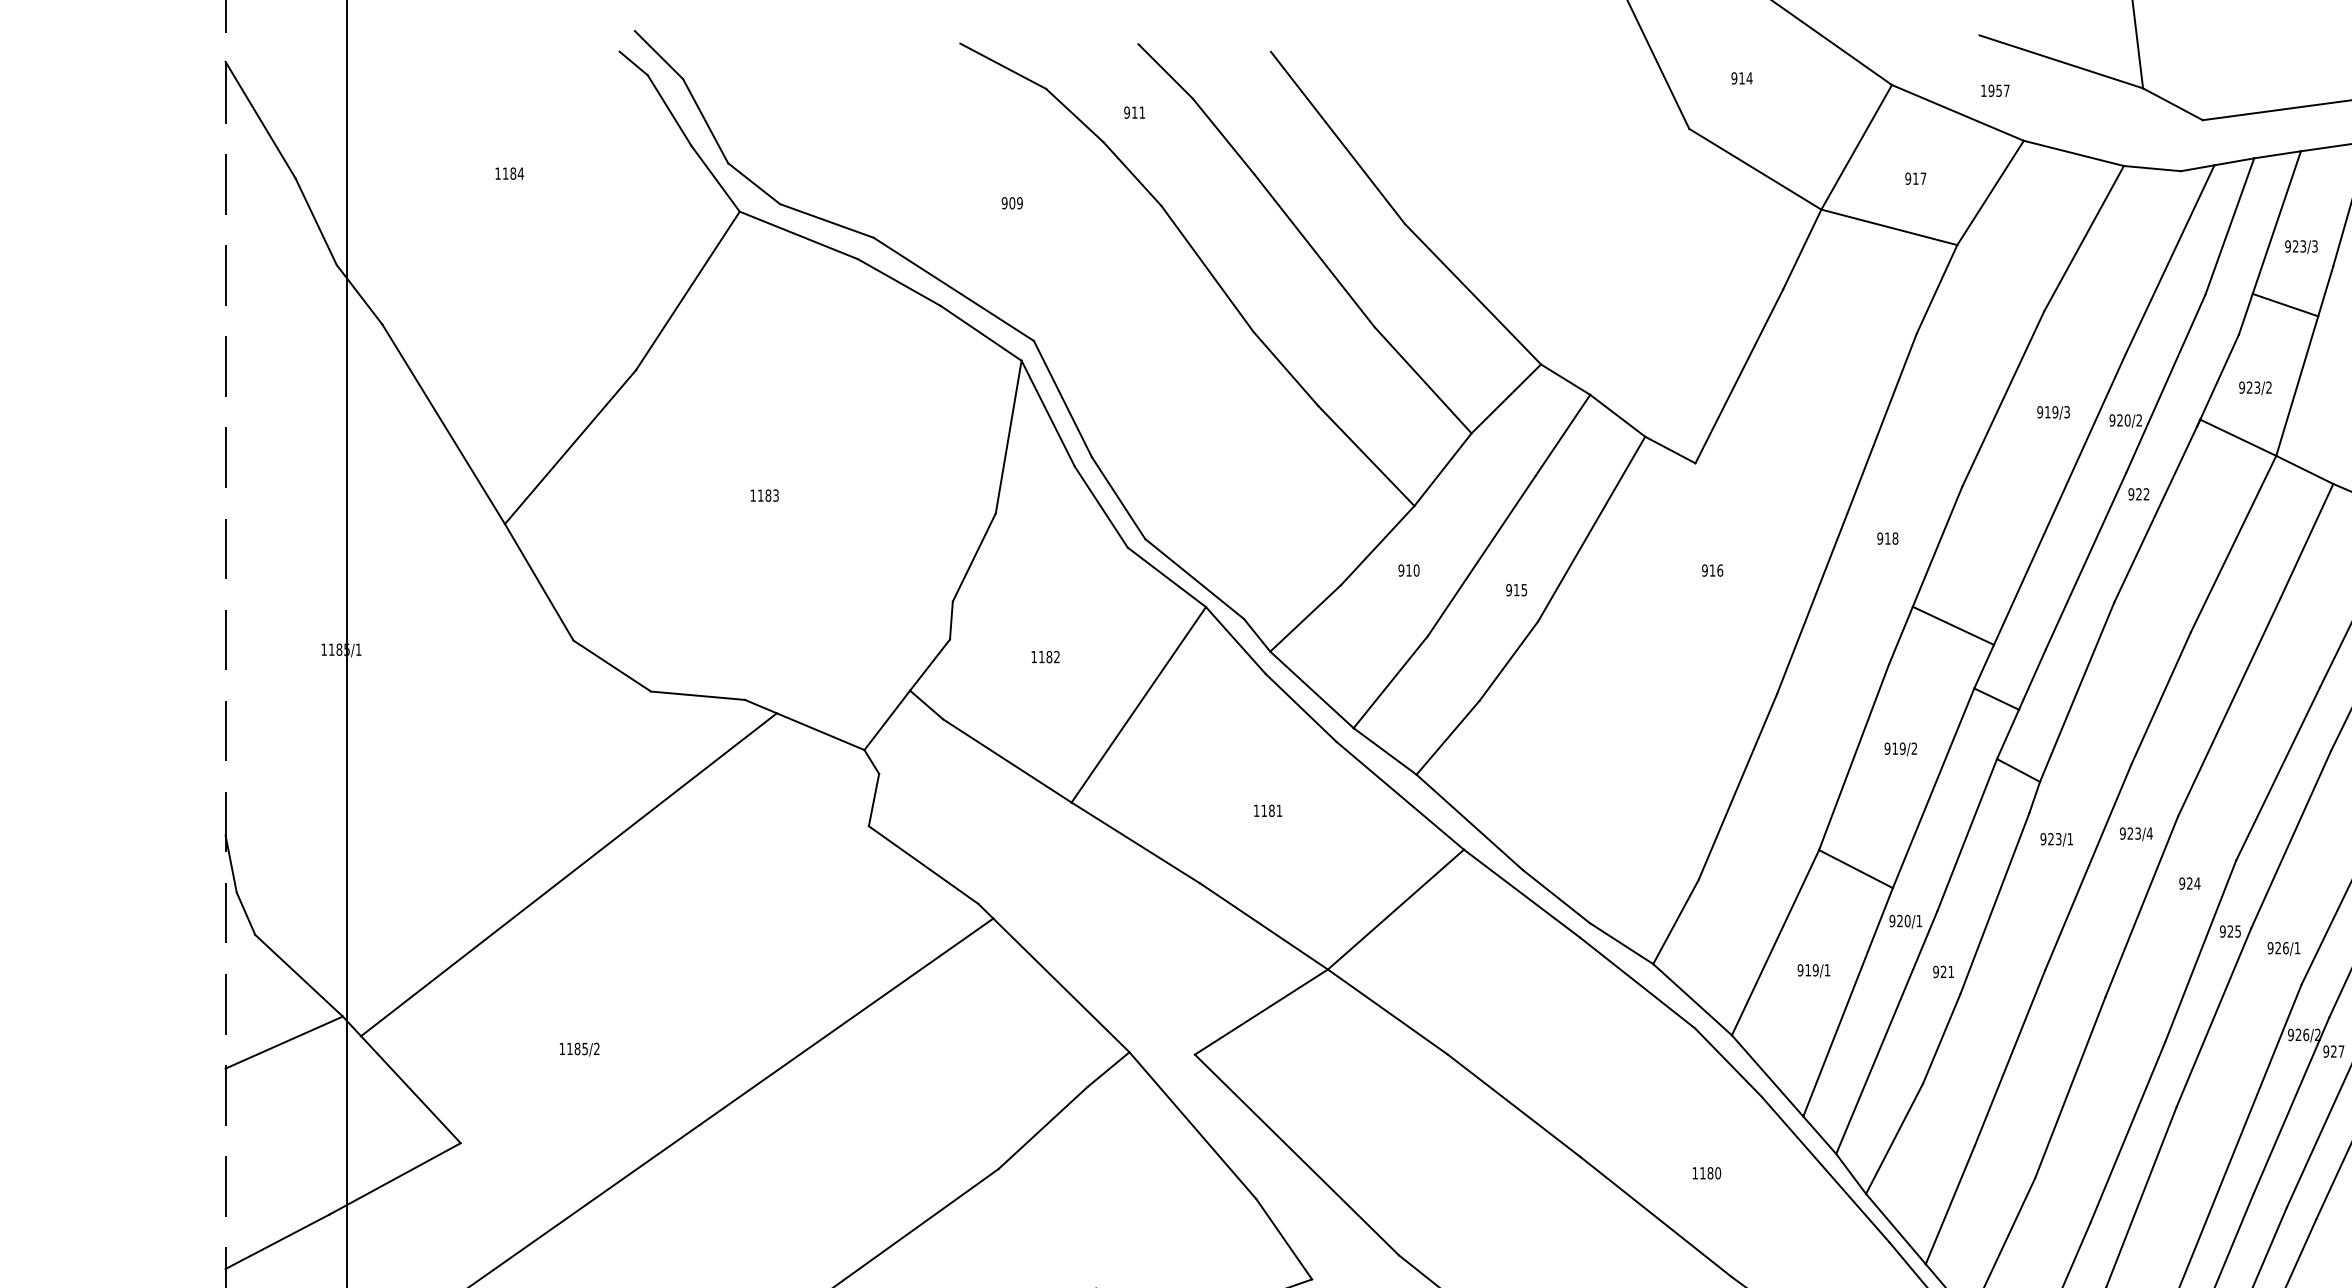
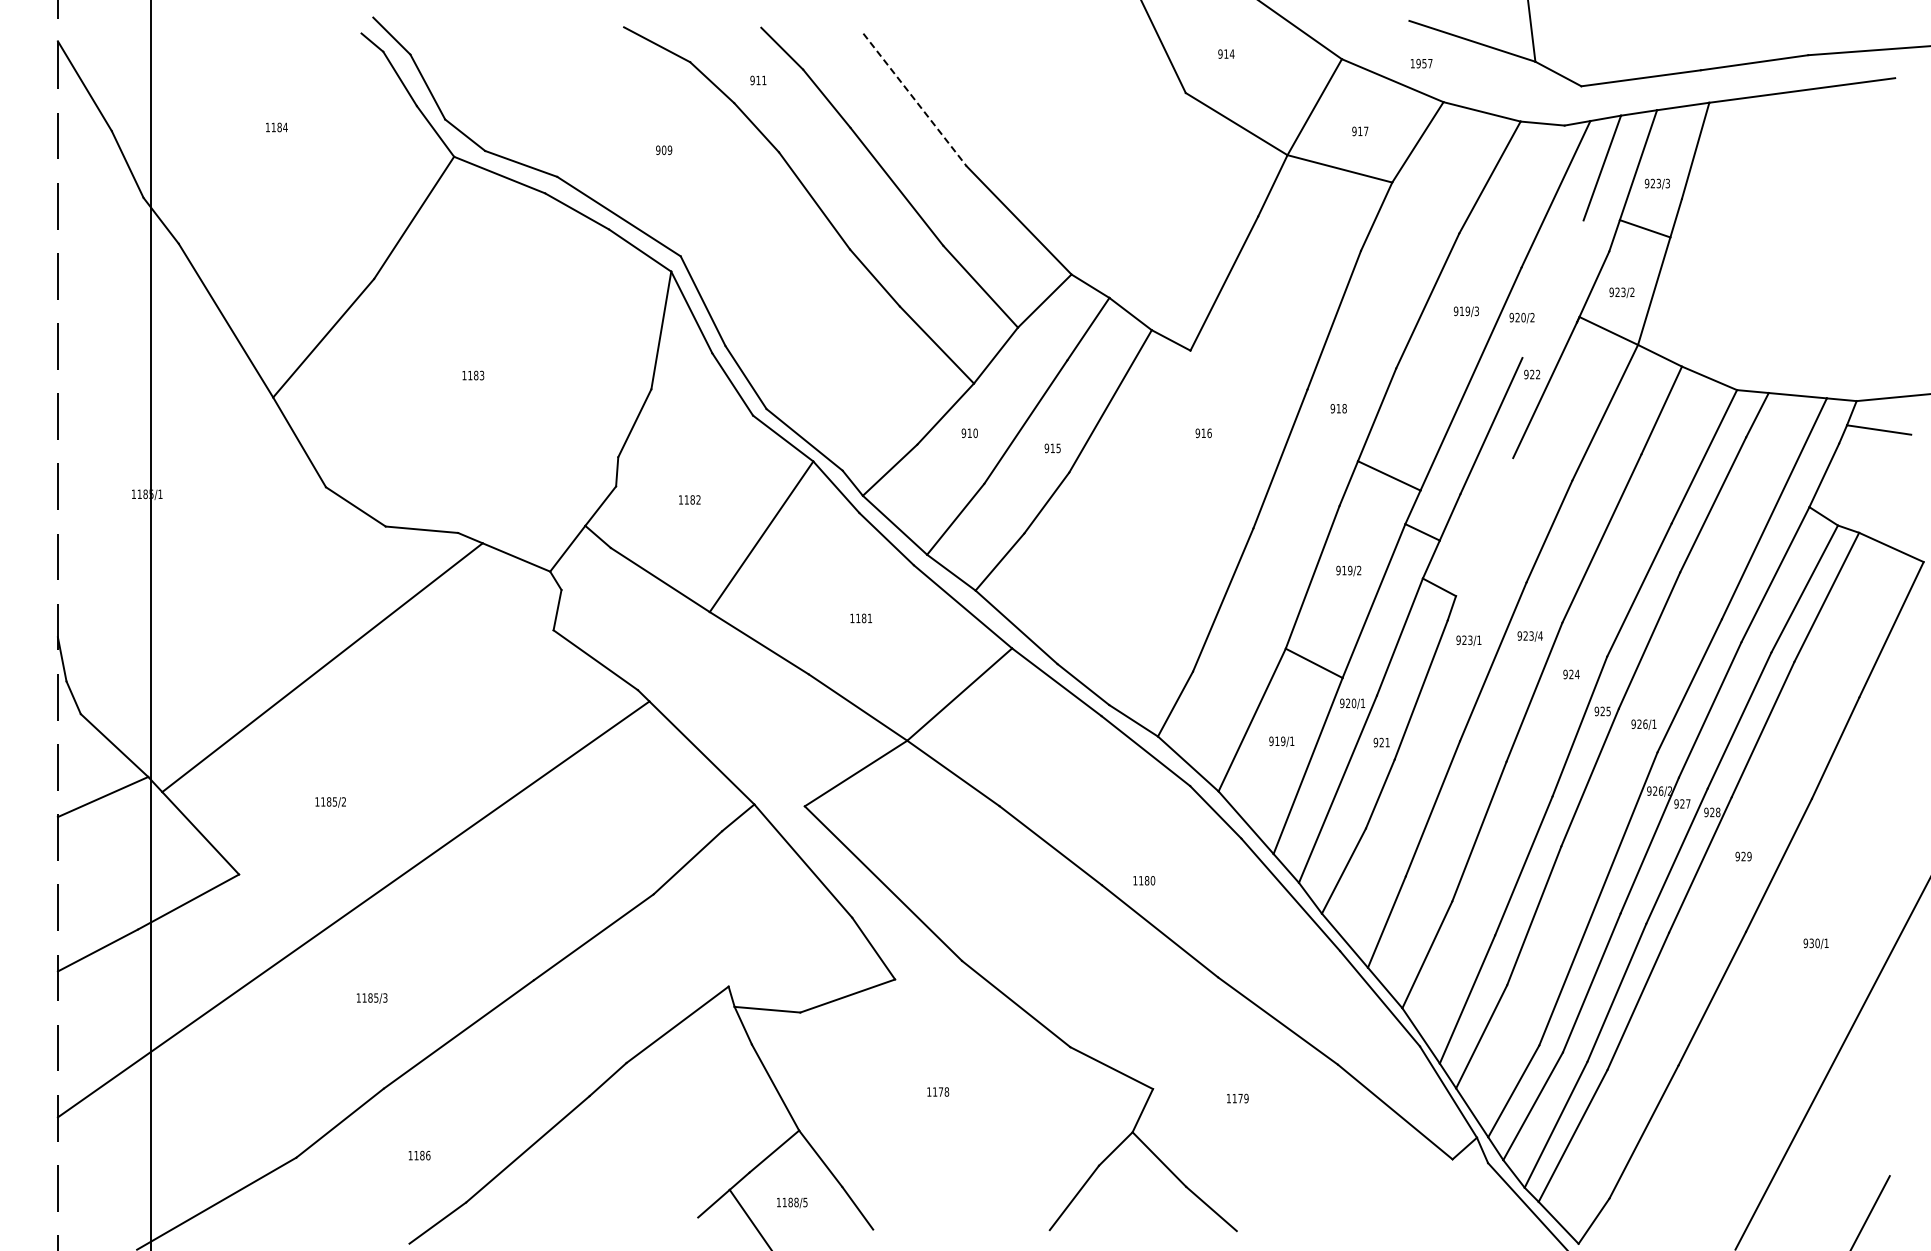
line: (1338, 138) -> (915, 100), solid -> dashed
line: (2165, 383) -> (1552, 289), removed
line: (2076, 692) -> (1484, 527), removed
text: (1707, 1172) -> (1144, 880), moved

